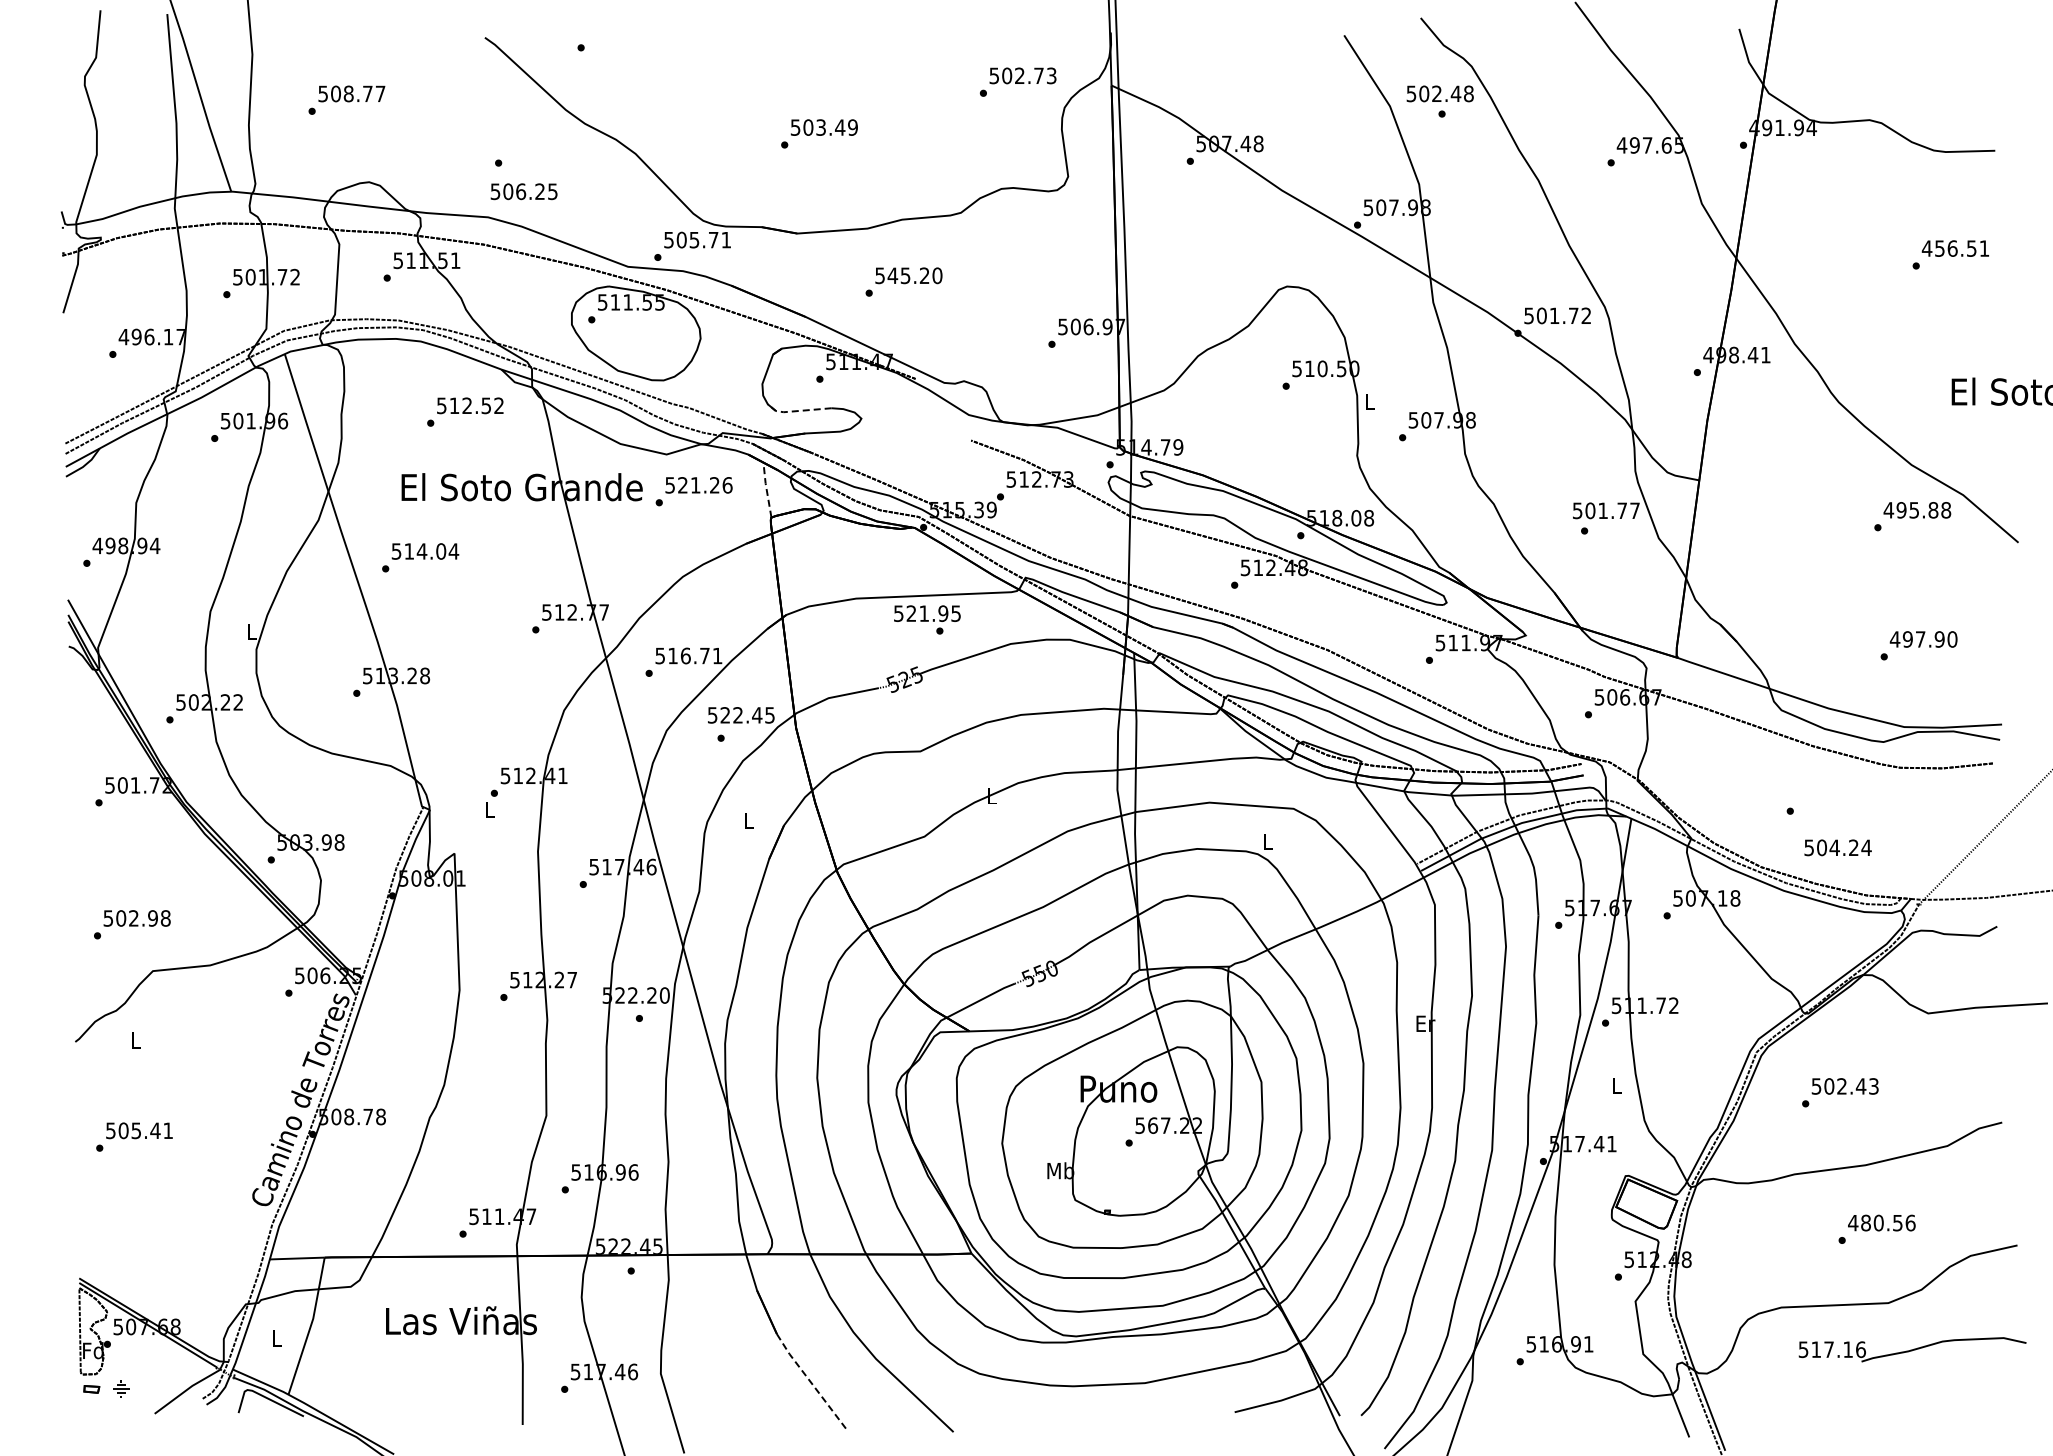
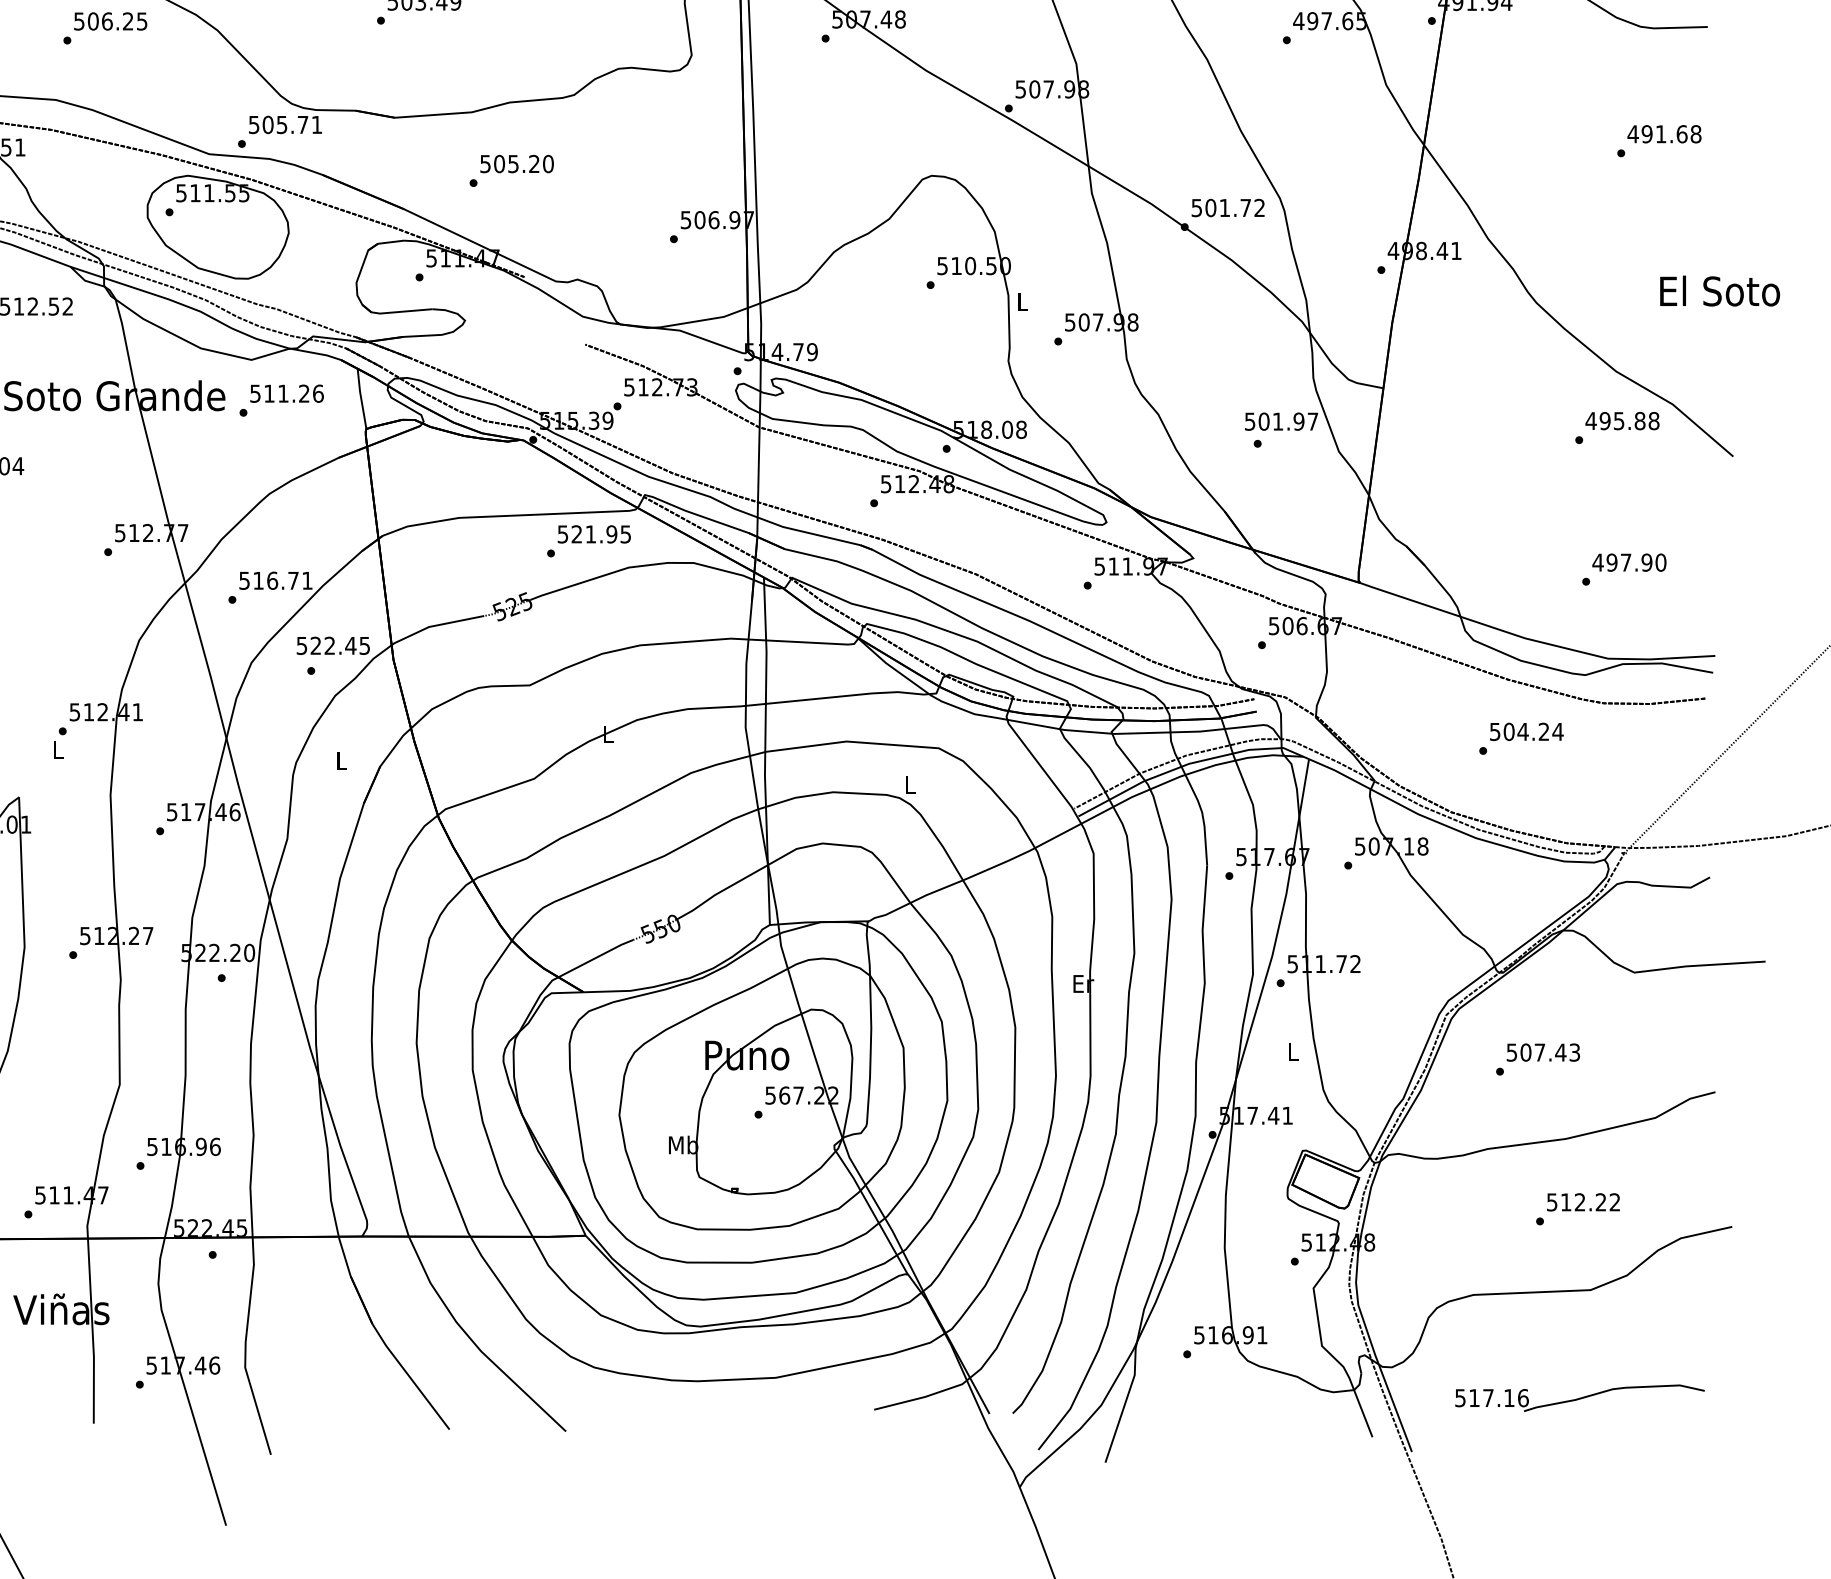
text: (523, 191) -> (109, 21), moved
text: (1961, 248) -> (1670, 134), 456.51 -> 491.68
text: (892, 275) -> (499, 163), 545.20 -> 505.20
line: (797, 411) -> (394, 312), dashed -> solid
text: (682, 485) -> (268, 393), 521.26 -> 511.26
line: (766, 489) -> (361, 398), dashed -> solid
text: (1622, 510) -> (1299, 421), 501.77 -> 501.97
text: (927, 613) -> (594, 534), moved
text: (1837, 847) -> (1526, 731), moved
text: (1841, 1086) -> (1539, 1052), 502.43 -> 507.43
text: (1881, 1222) -> (1583, 1201), 480.56 -> 512.22
part: (1912, 1349) -> (1579, 1397), moved
line: (811, 1382) -> (410, 1377), dashed -> solid

